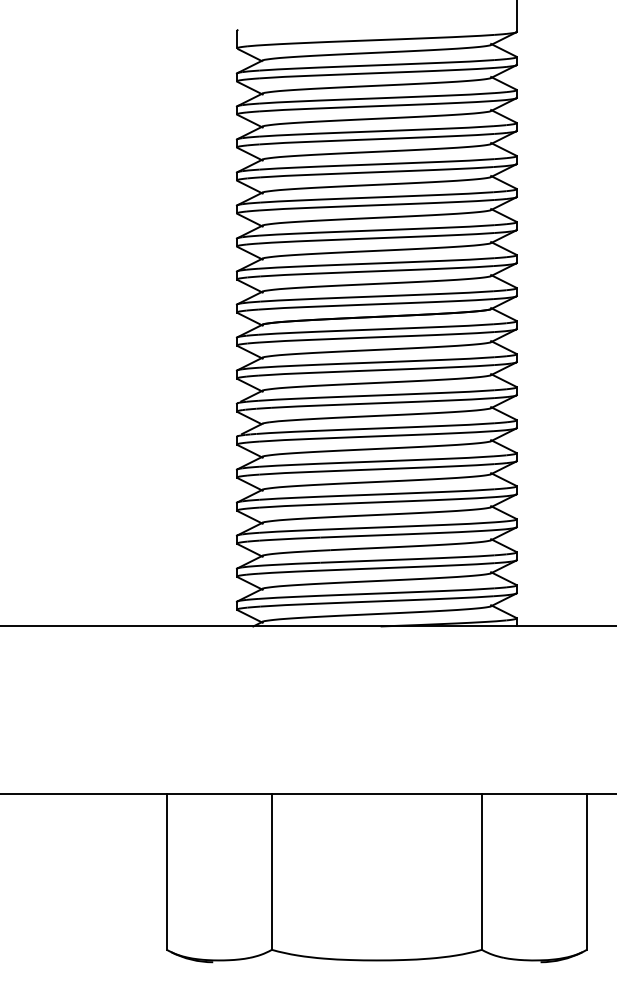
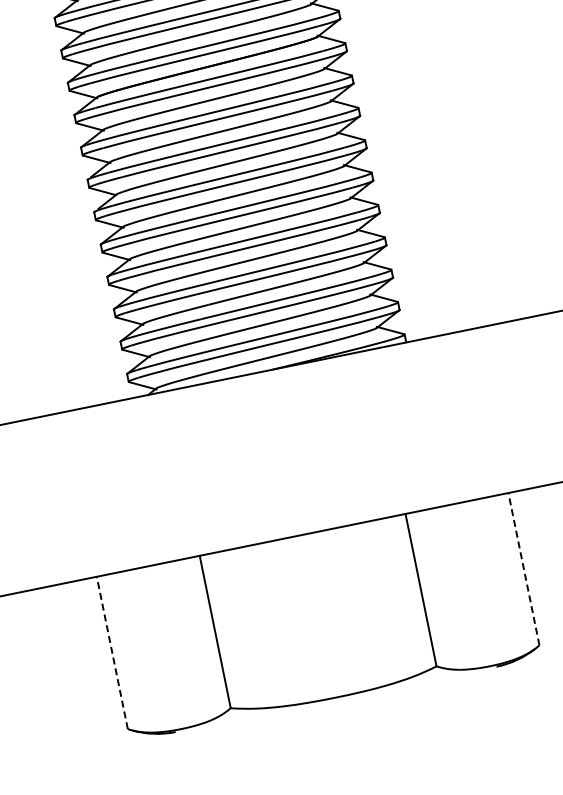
line: (166, 872) -> (112, 653), solid -> dashed
line: (586, 872) -> (523, 569), solid -> dashed

